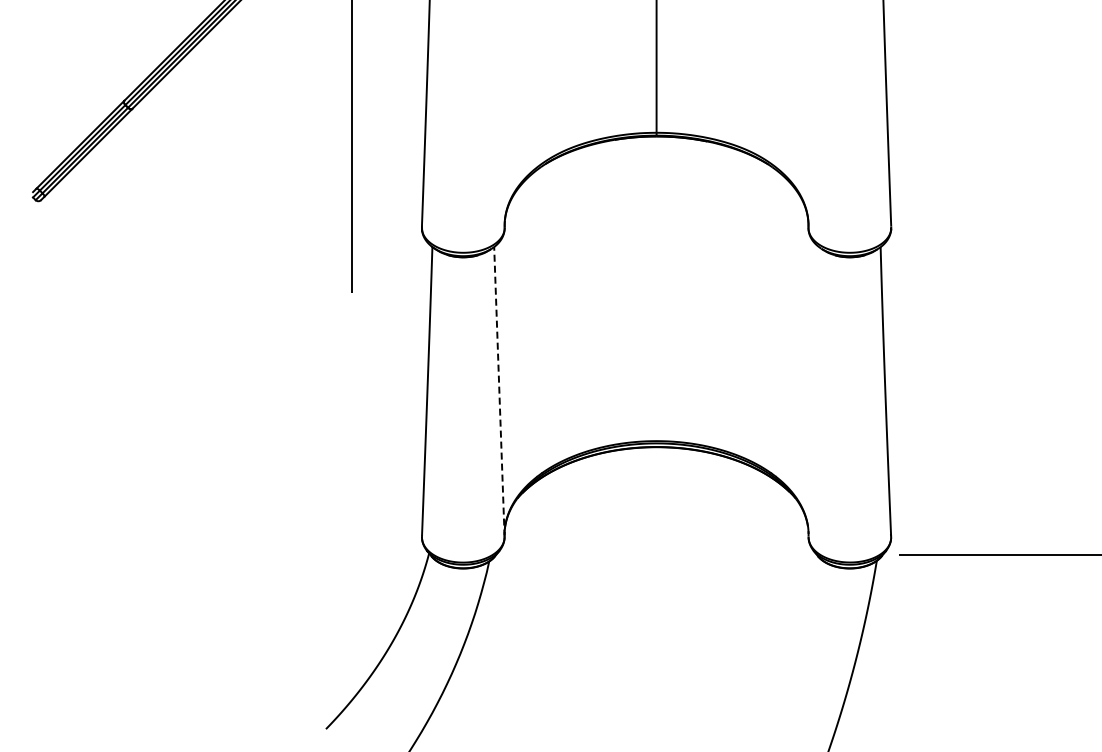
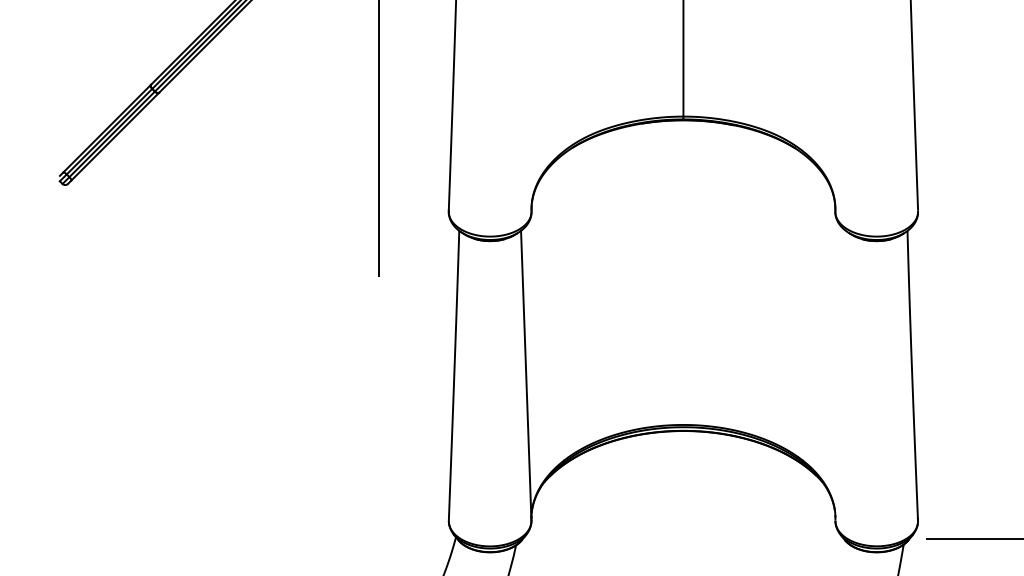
line: (499, 391) -> (526, 375), dashed -> solid

